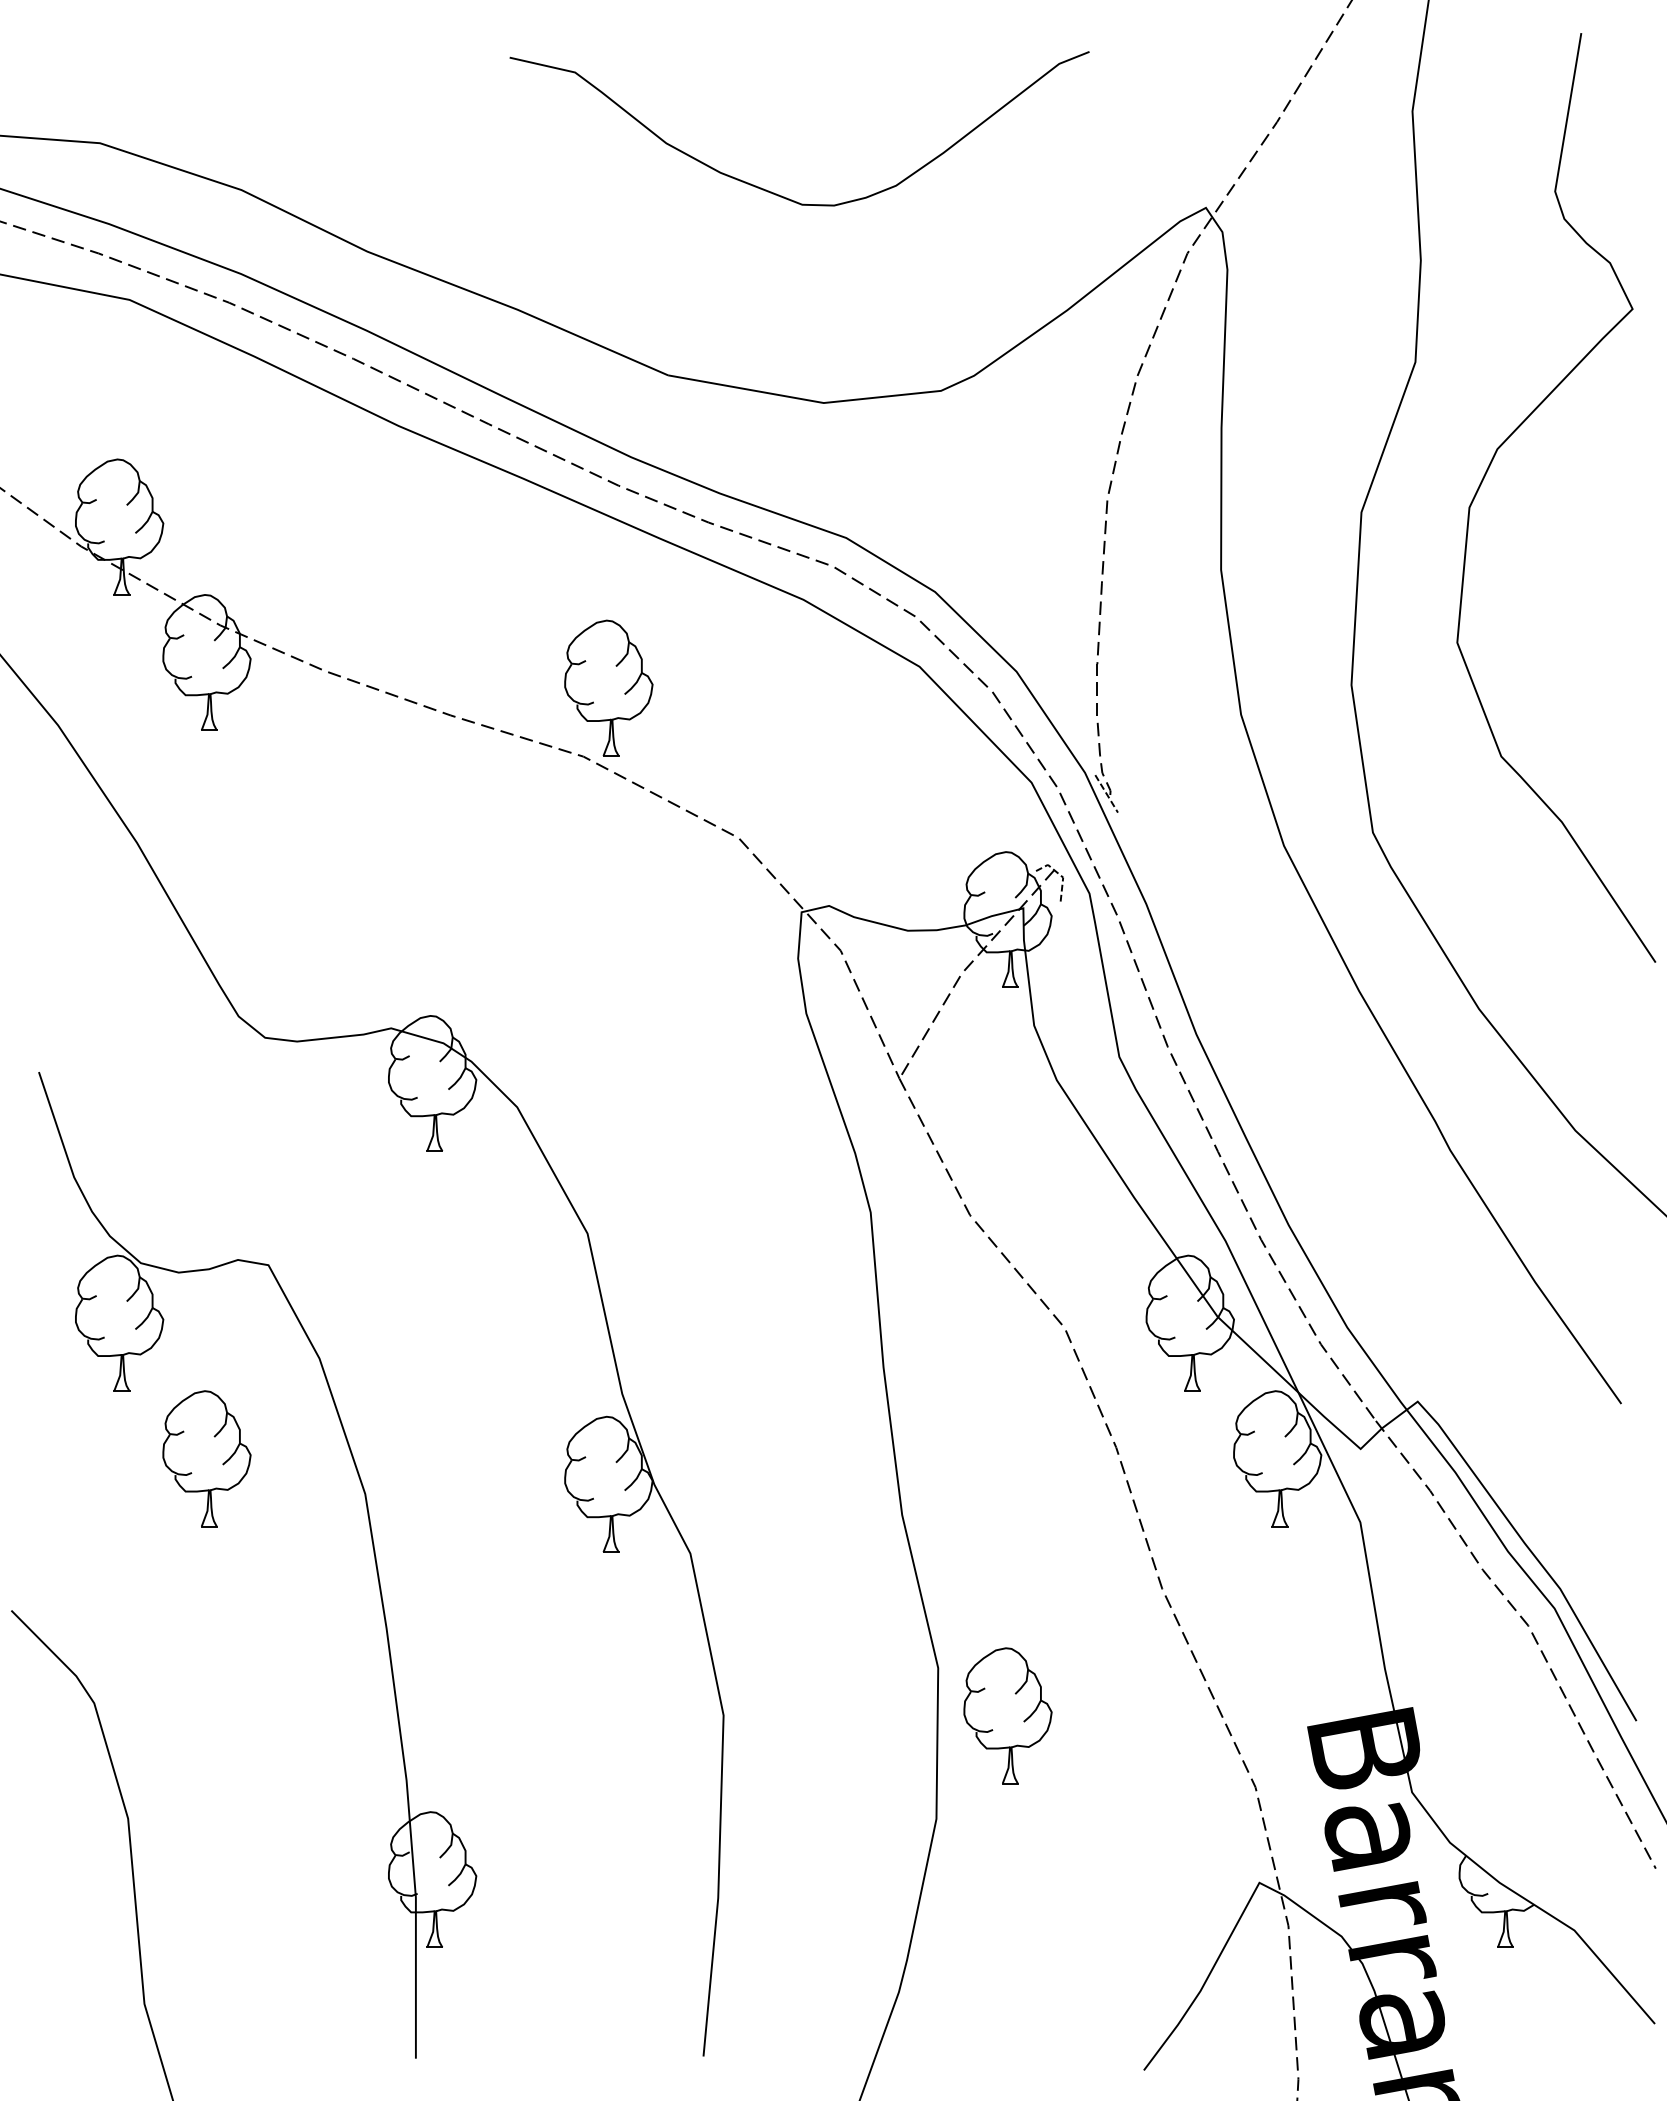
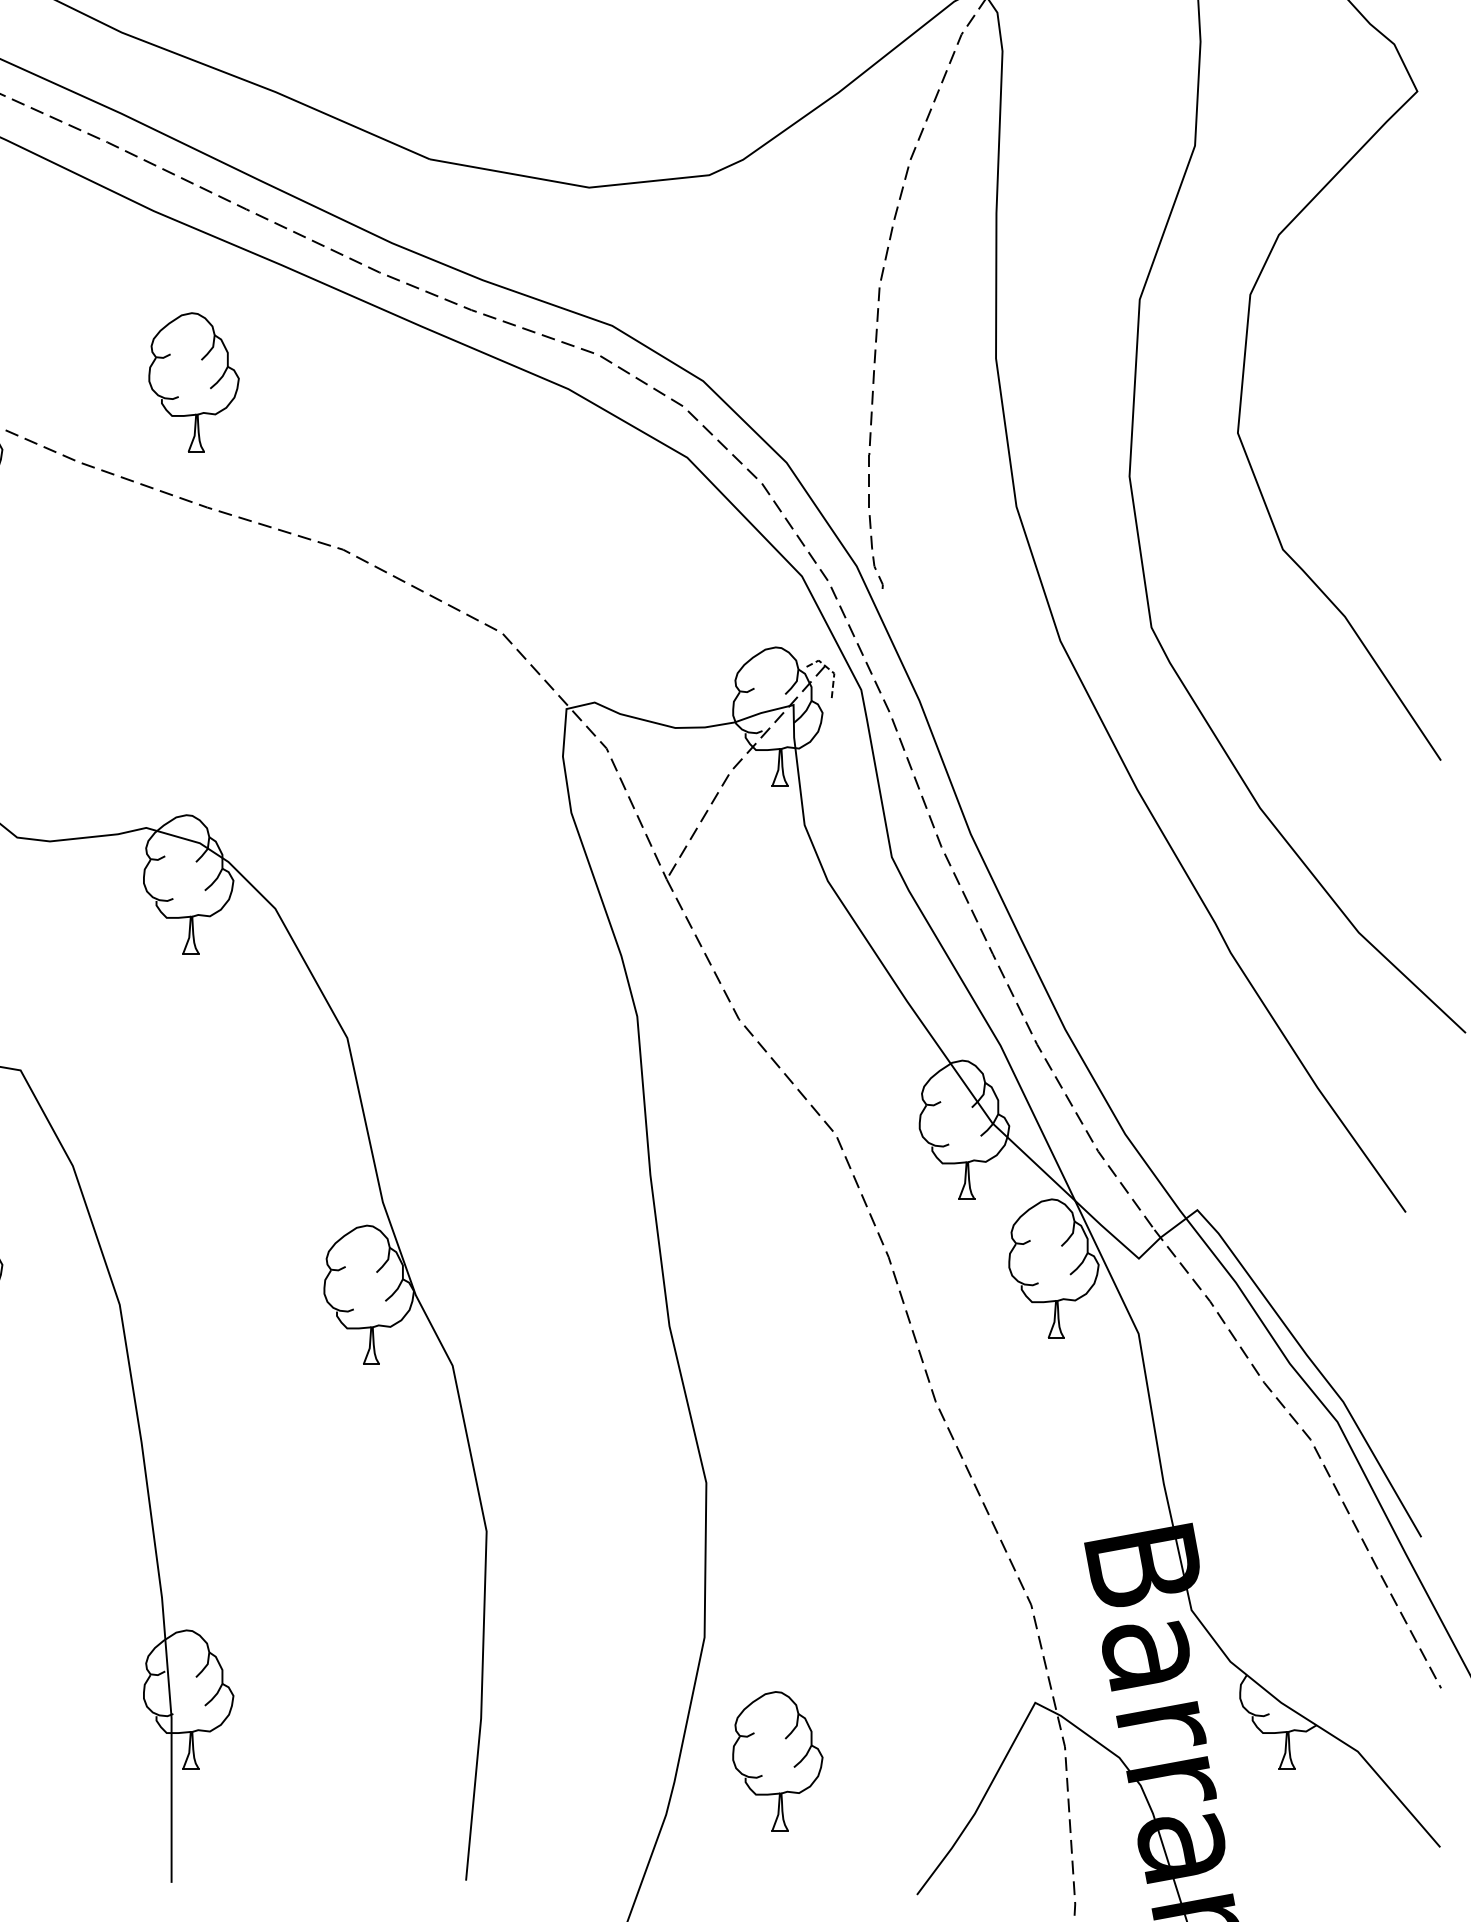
part: (608, 687) -> (193, 381), moved
line: (1106, 793) -> (878, 587), removed
part: (1007, 1715) -> (777, 1760), moved

